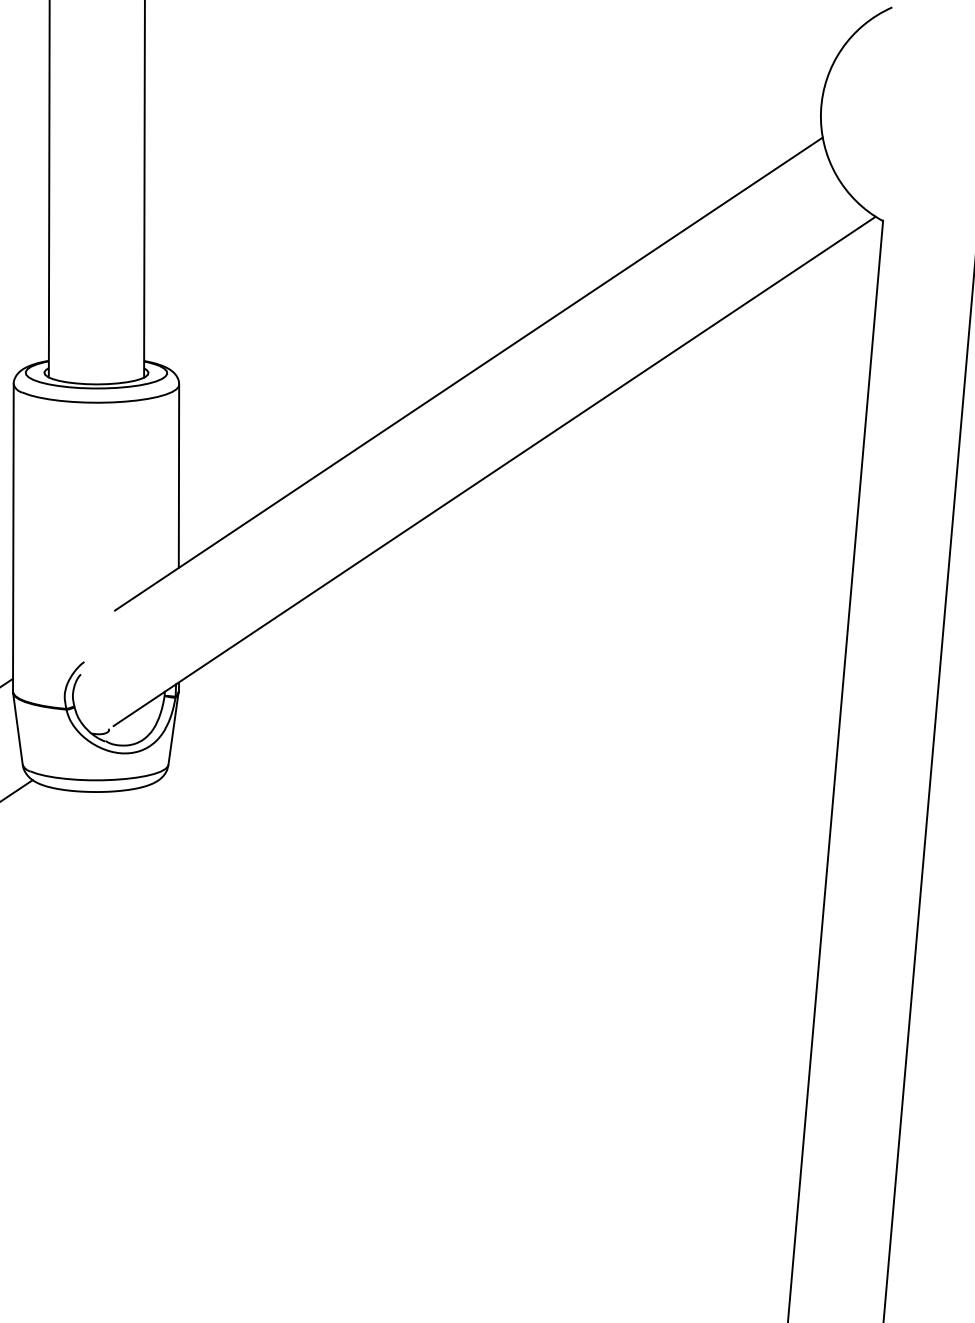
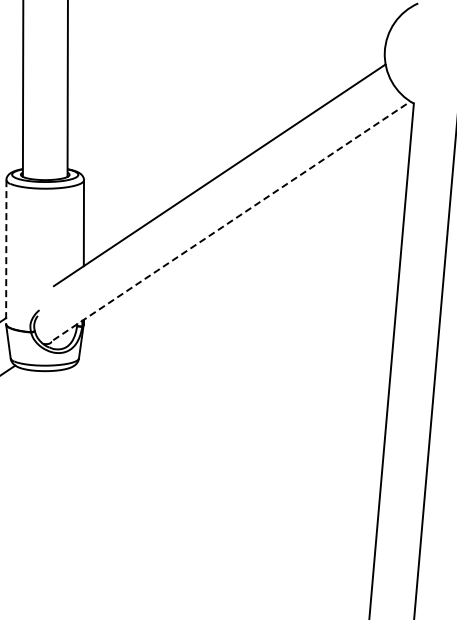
line: (493, 470) -> (231, 220), solid -> dashed
line: (13, 538) -> (6, 252), solid -> dashed

